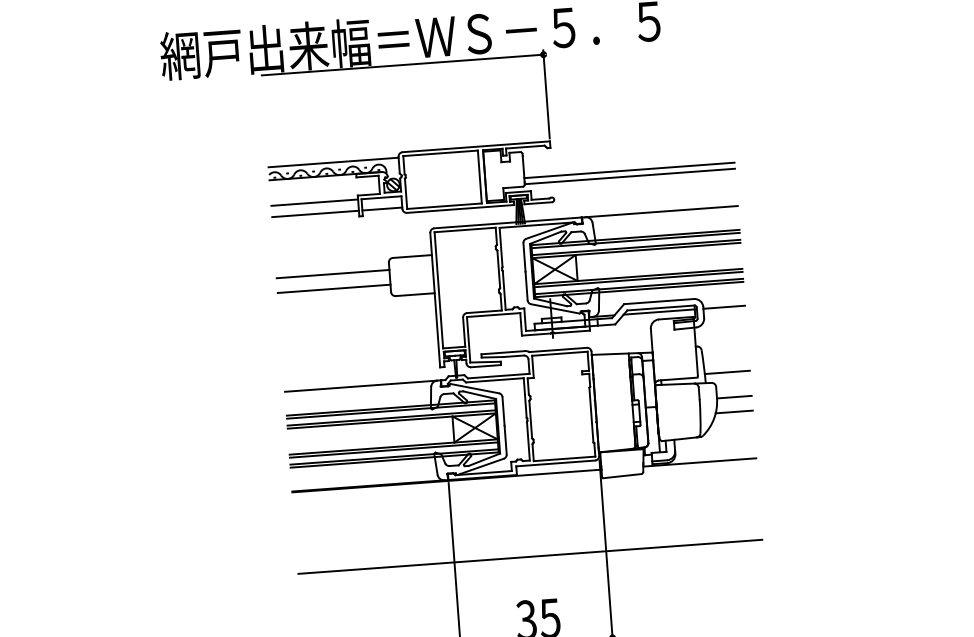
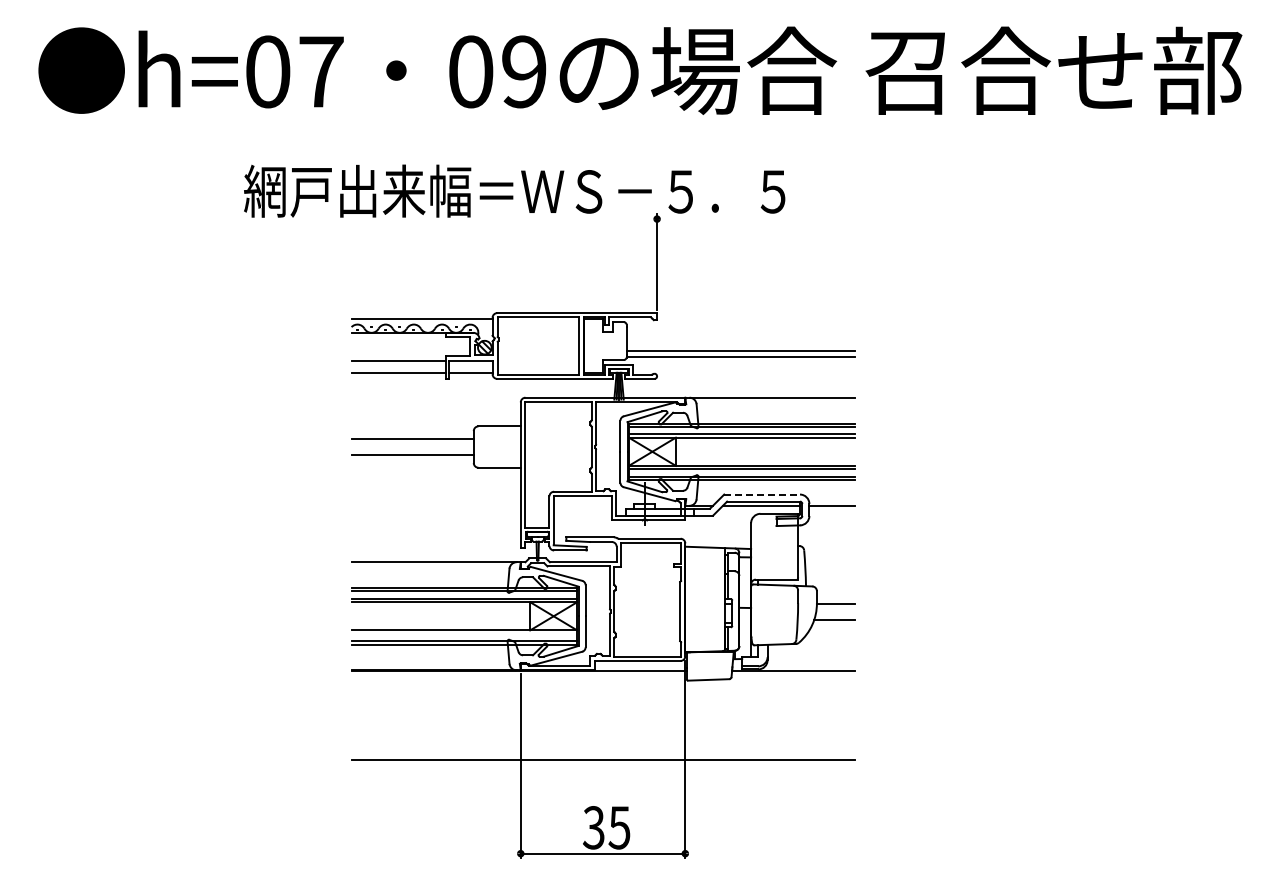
line: (402, 65) -> (504, 219), removed
line: (659, 301) -> (762, 494), solid -> dashed
line: (726, 372) -> (829, 576), removed
line: (394, 449) -> (464, 633), removed

